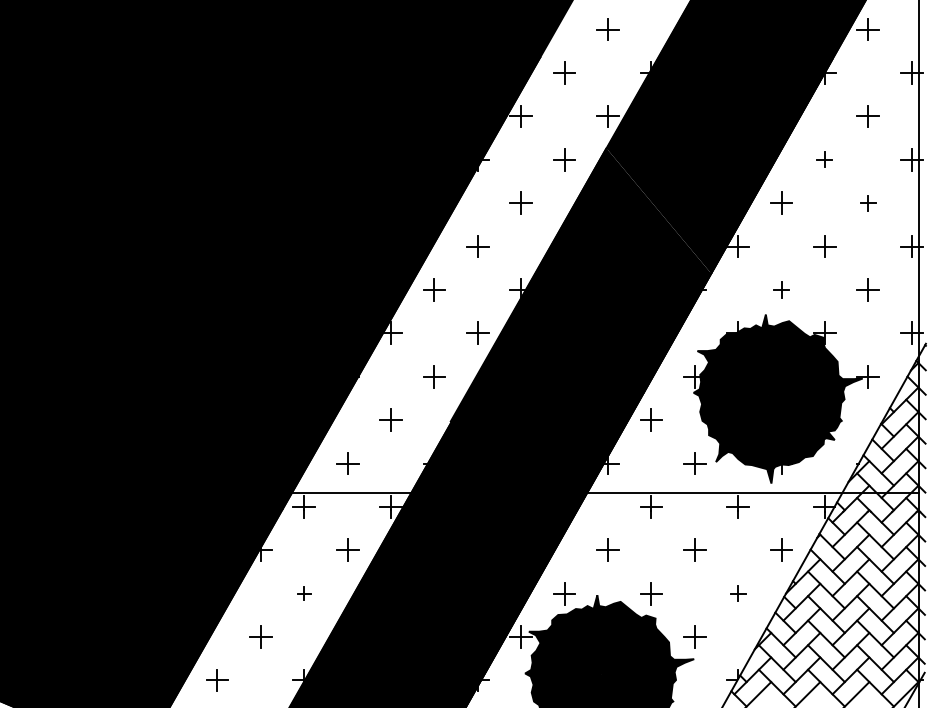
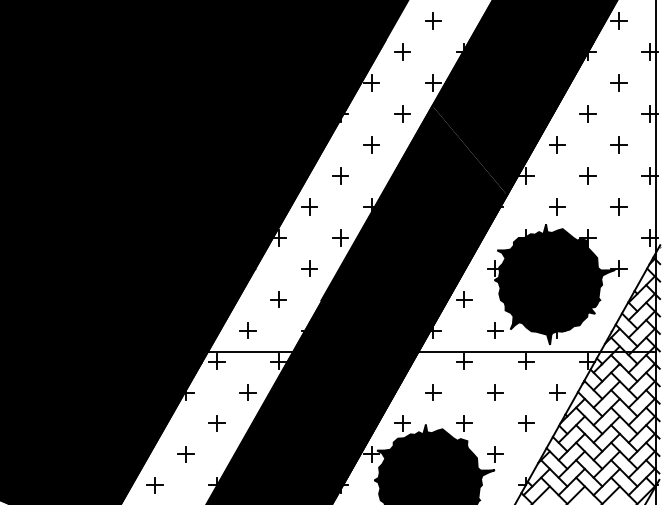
part: (823, 159) -> (587, 113), size x1.43
part: (867, 202) -> (618, 144), size x1.43
part: (781, 289) -> (557, 206), size x1.43
part: (303, 593) -> (216, 423), size x1.67
part: (738, 593) -> (526, 423), size x1.43

